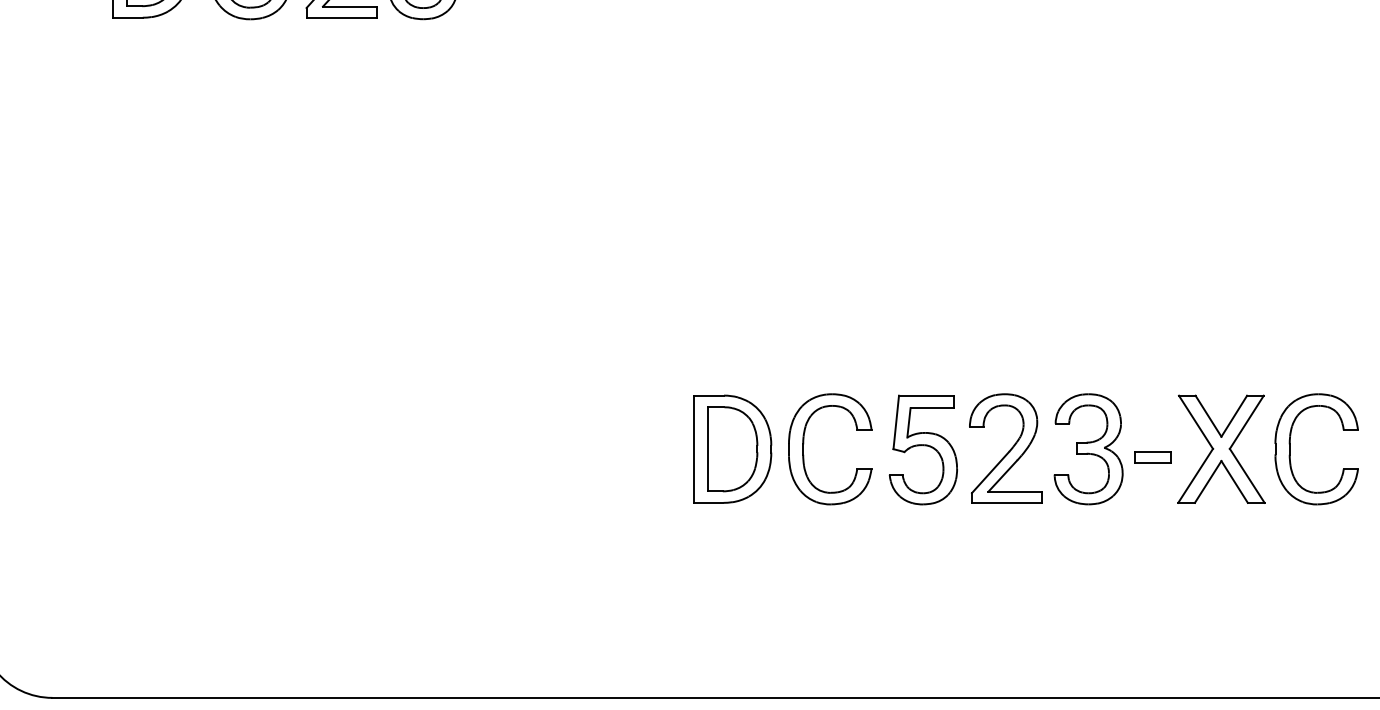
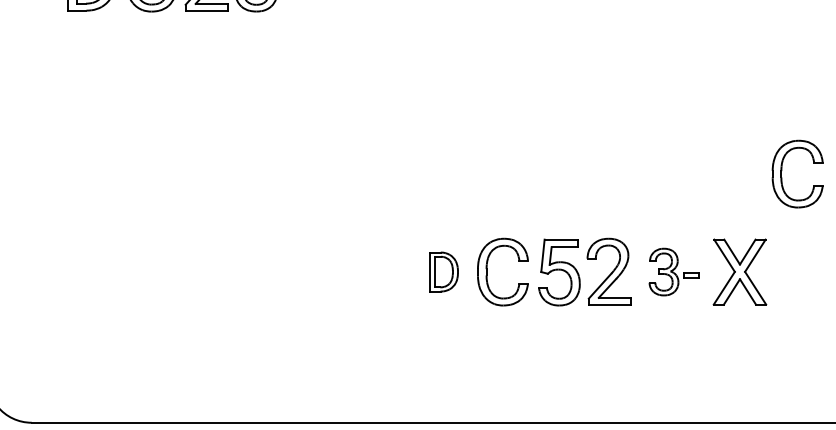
part: (1291, 443) -> (782, 170), moved
part: (732, 448) -> (443, 271), size x0.6
part: (1113, 448) -> (674, 271), size x0.7

